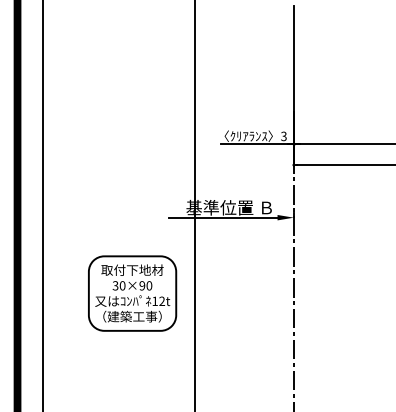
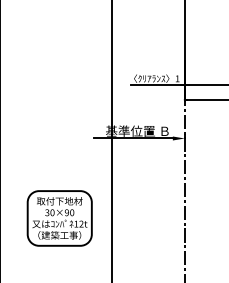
text: (283, 136) -> (177, 78), 3 -> 1
part: (132, 293) -> (59, 218), moved

